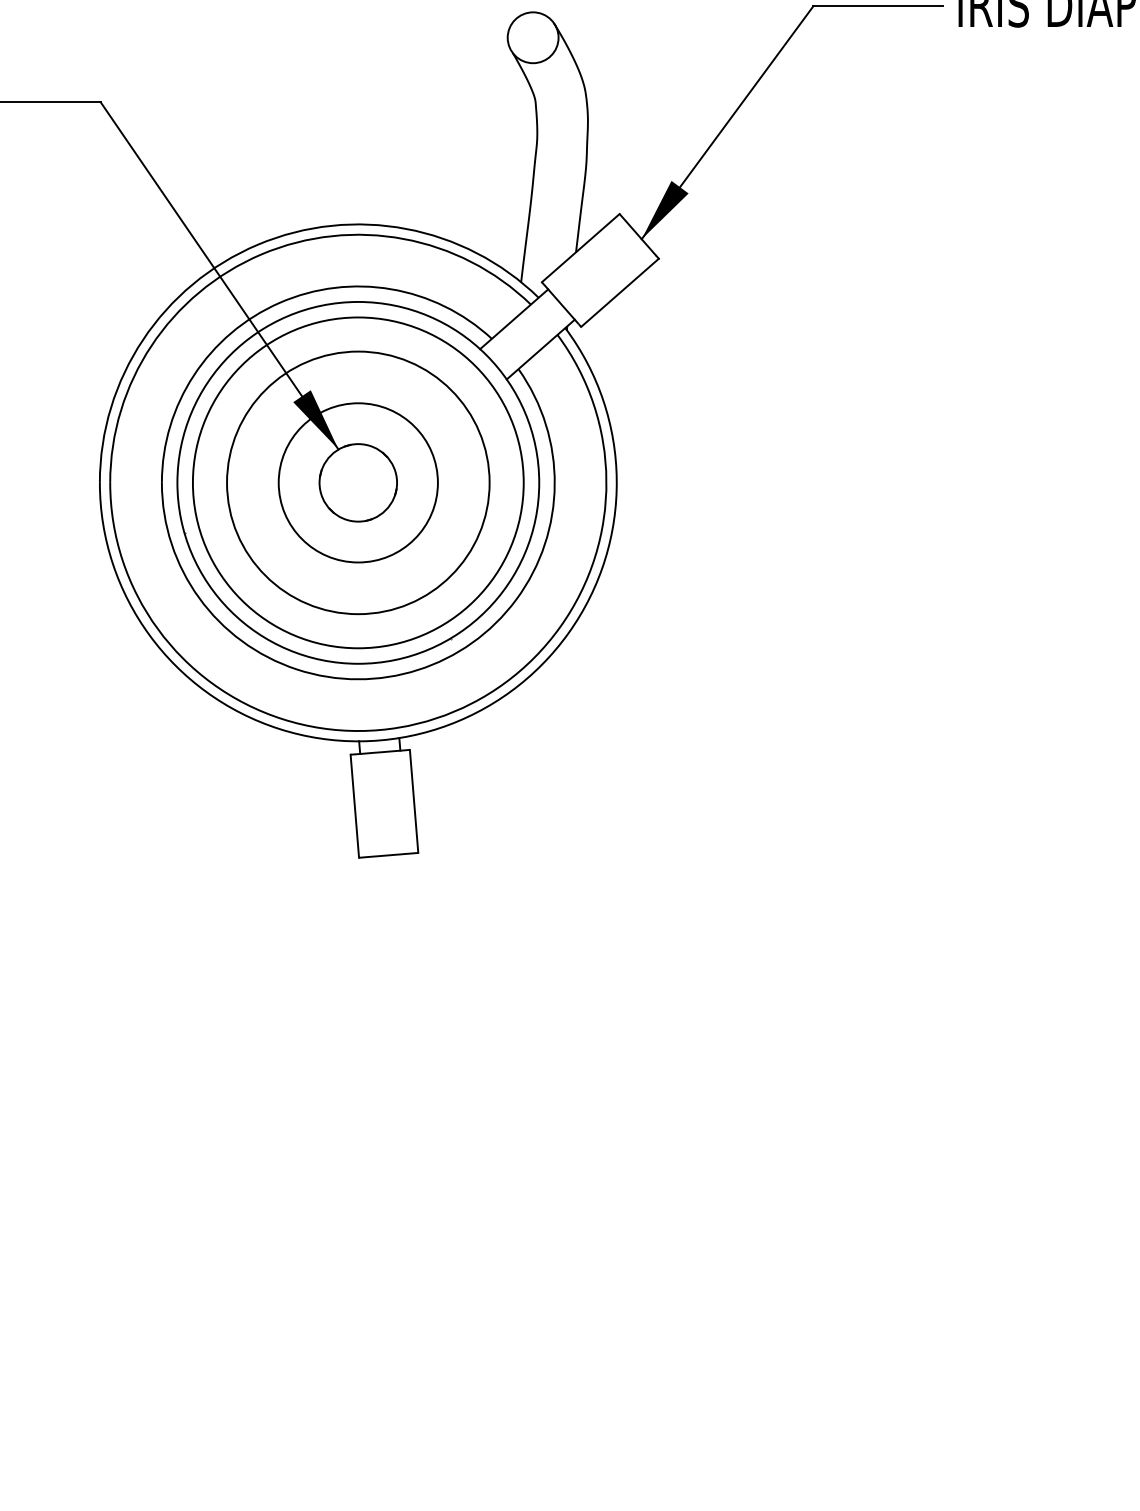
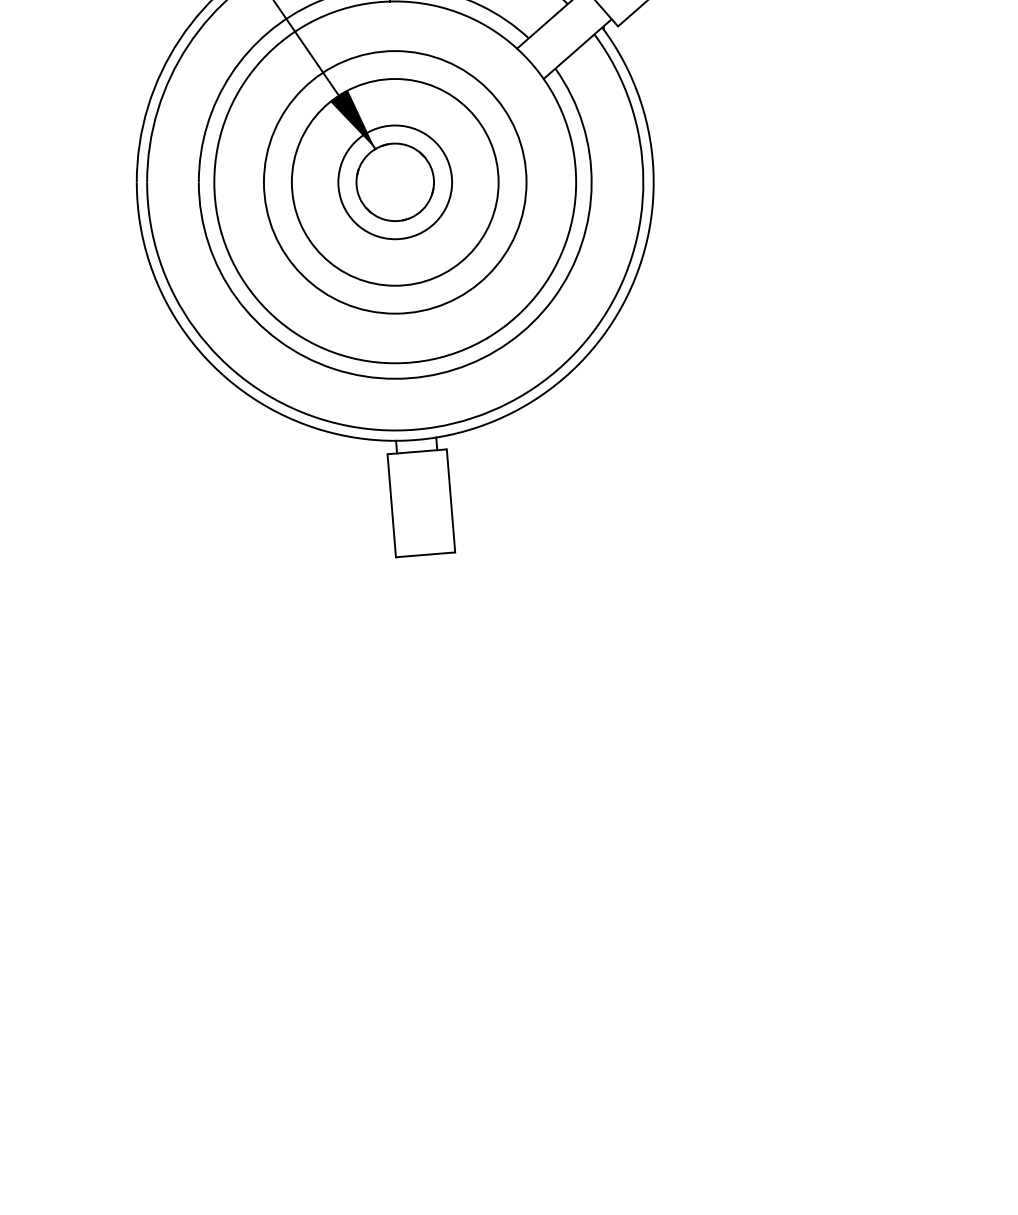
circle: (357, 482) -> (394, 181), size x0.62
circle: (358, 482) -> (395, 181), size x0.71

